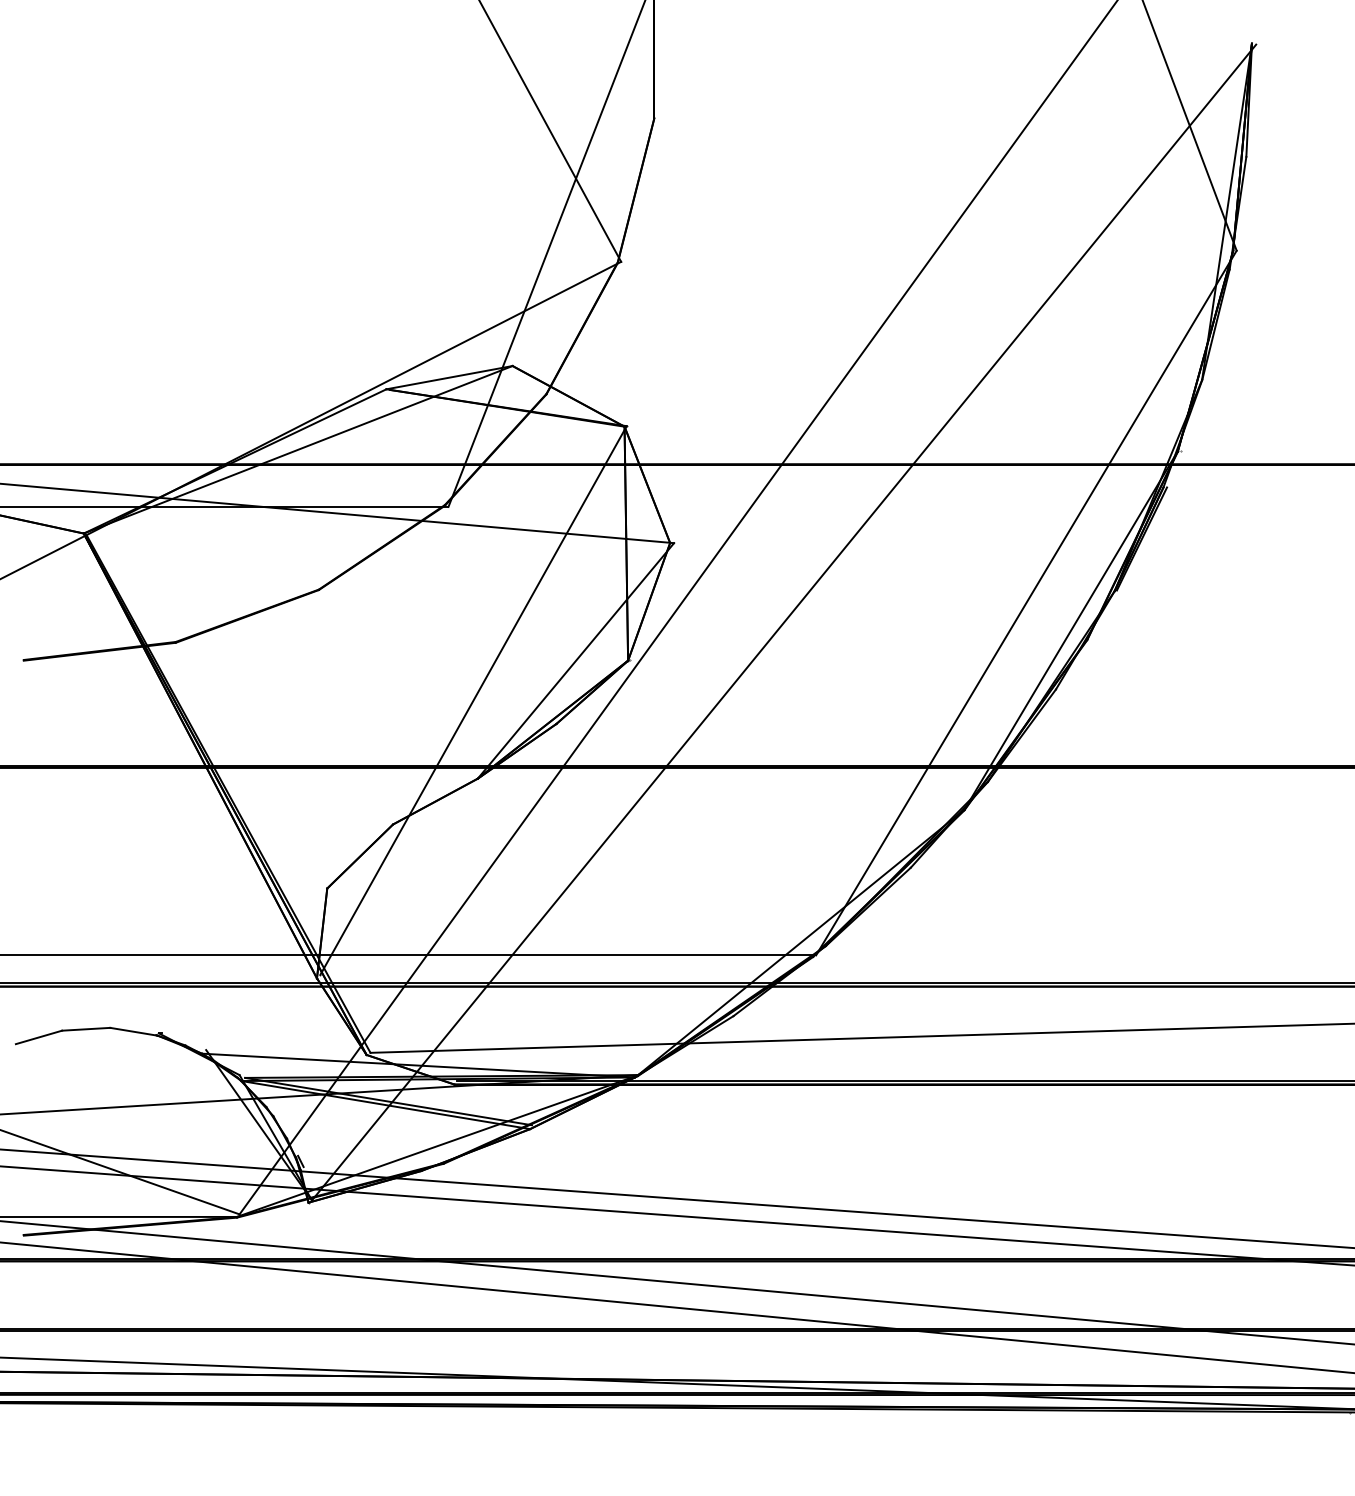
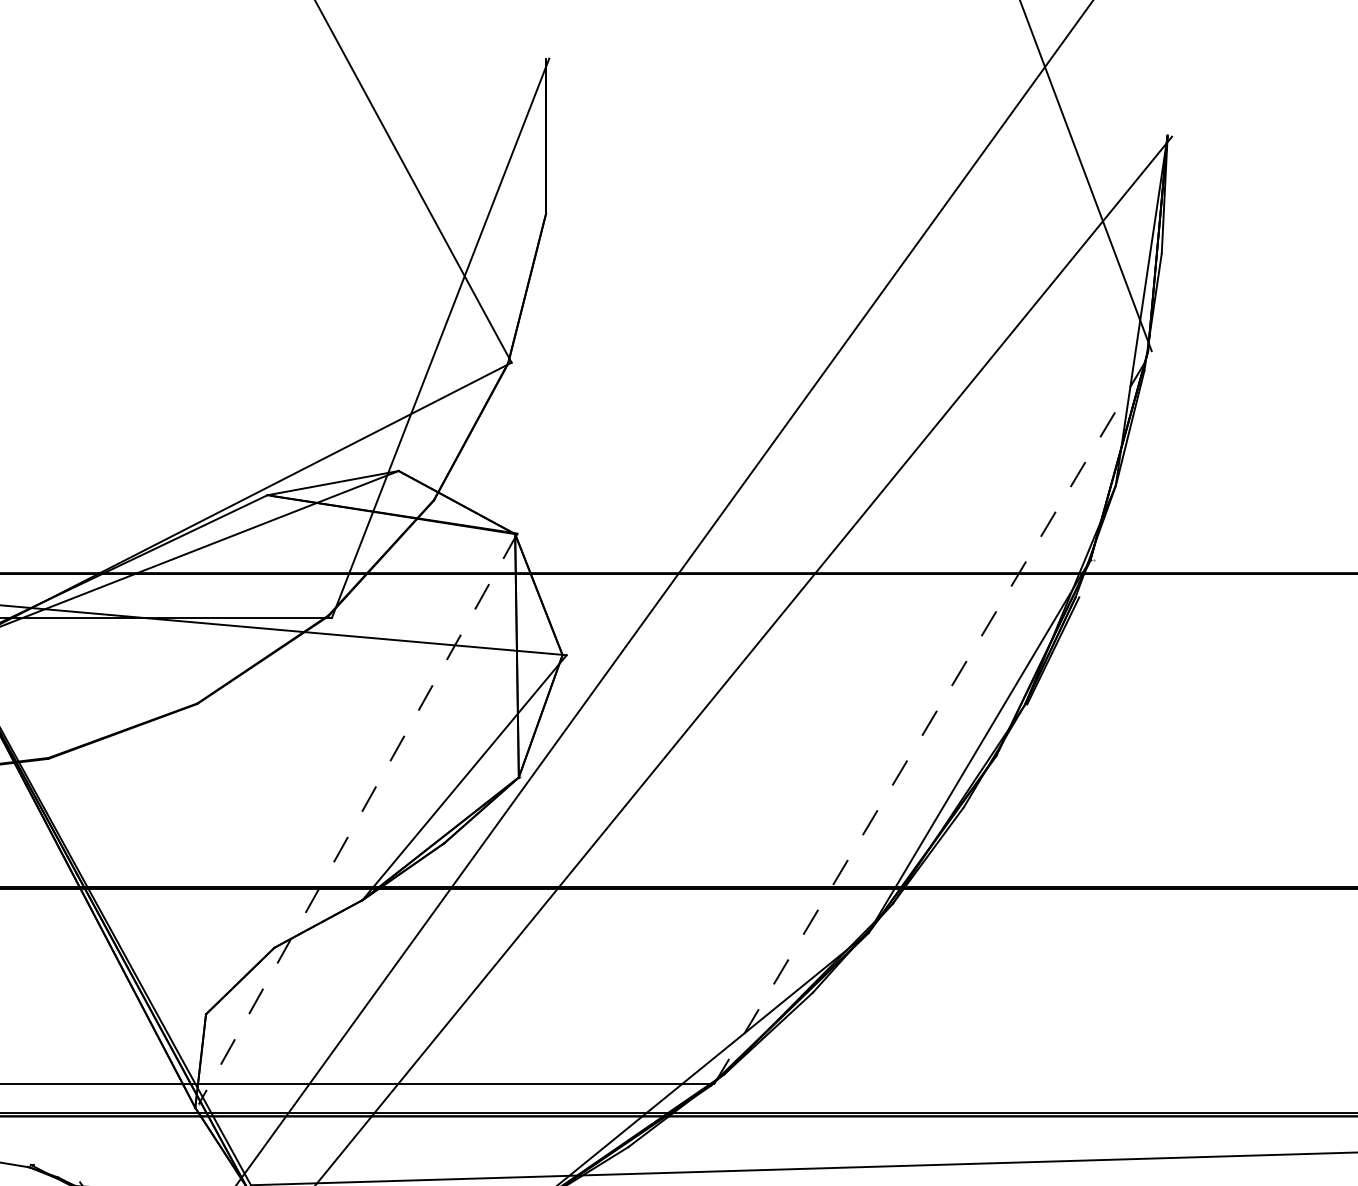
line: (1026, 602) -> (933, 716), solid -> dashed
line: (473, 700) -> (358, 818), solid -> dashed

